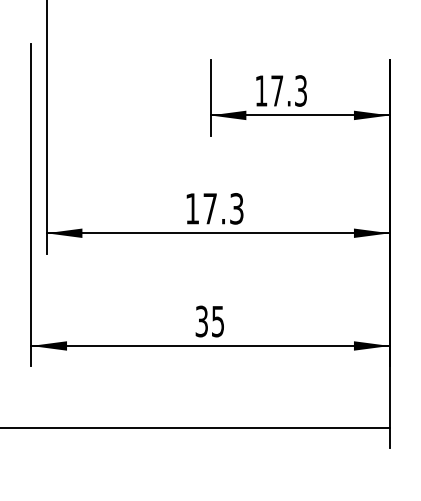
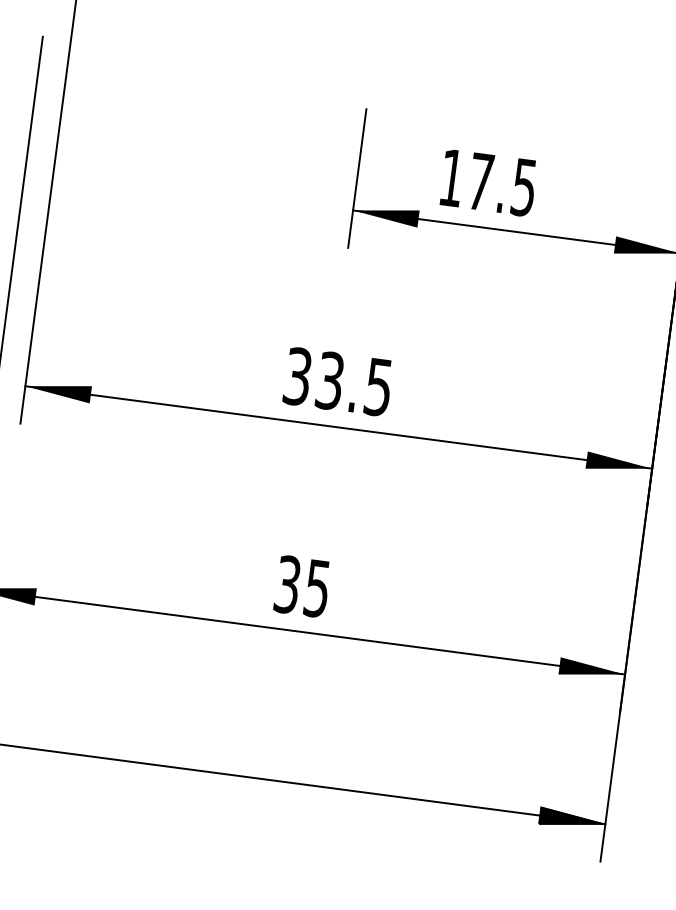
text: (300, 90) -> (523, 186), 17.3 -> 17.5
text: (214, 208) -> (338, 381), 17.3 -> 33.5
hatch: (371, 427) -> (572, 818), added

